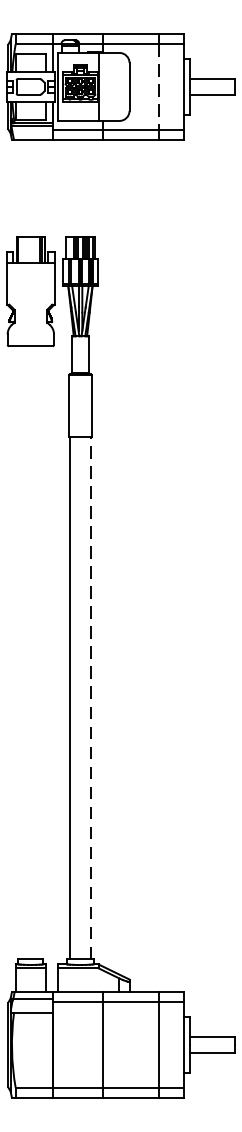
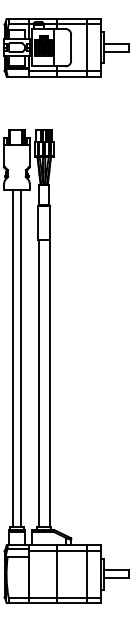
line: (159, 88) -> (87, 48), dashed -> solid
line: (22, 652) -> (12, 358), added
line: (39, 652) -> (21, 358), added
line: (90, 697) -> (49, 383), dashed -> solid

